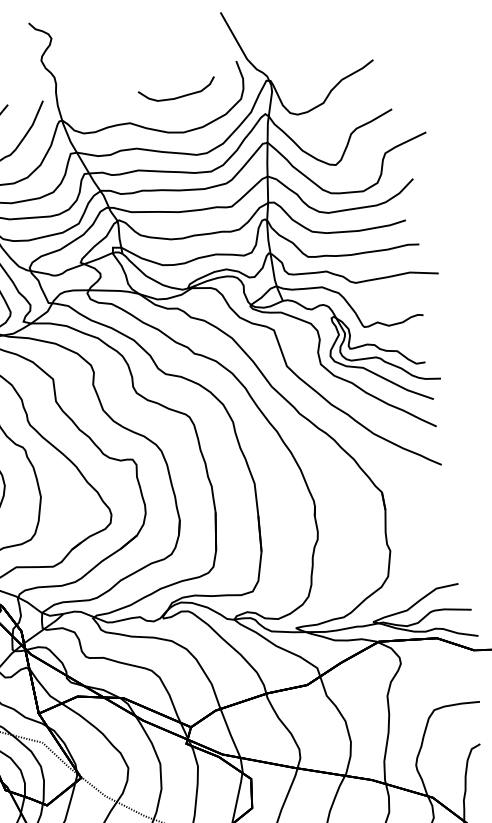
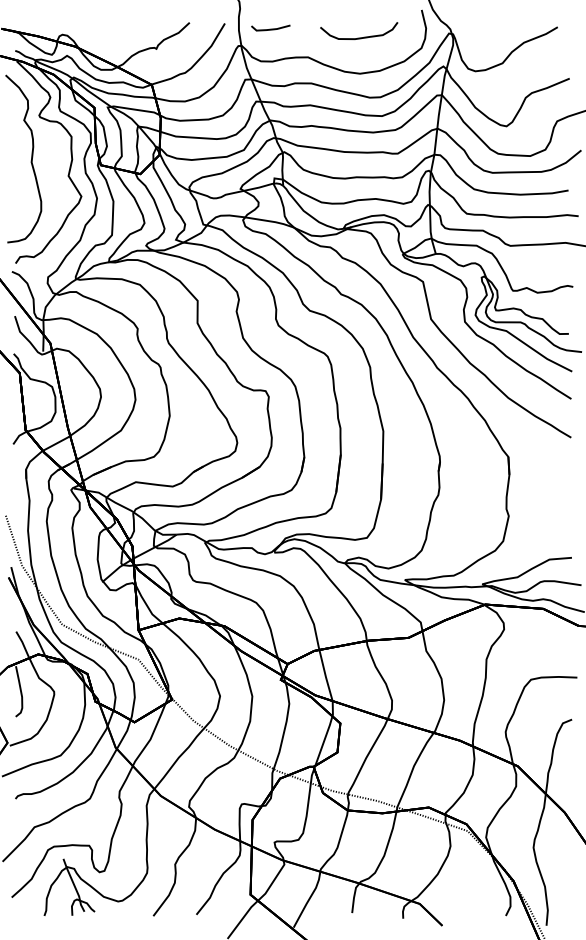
line: (88, 99) -> (270, 28), added

